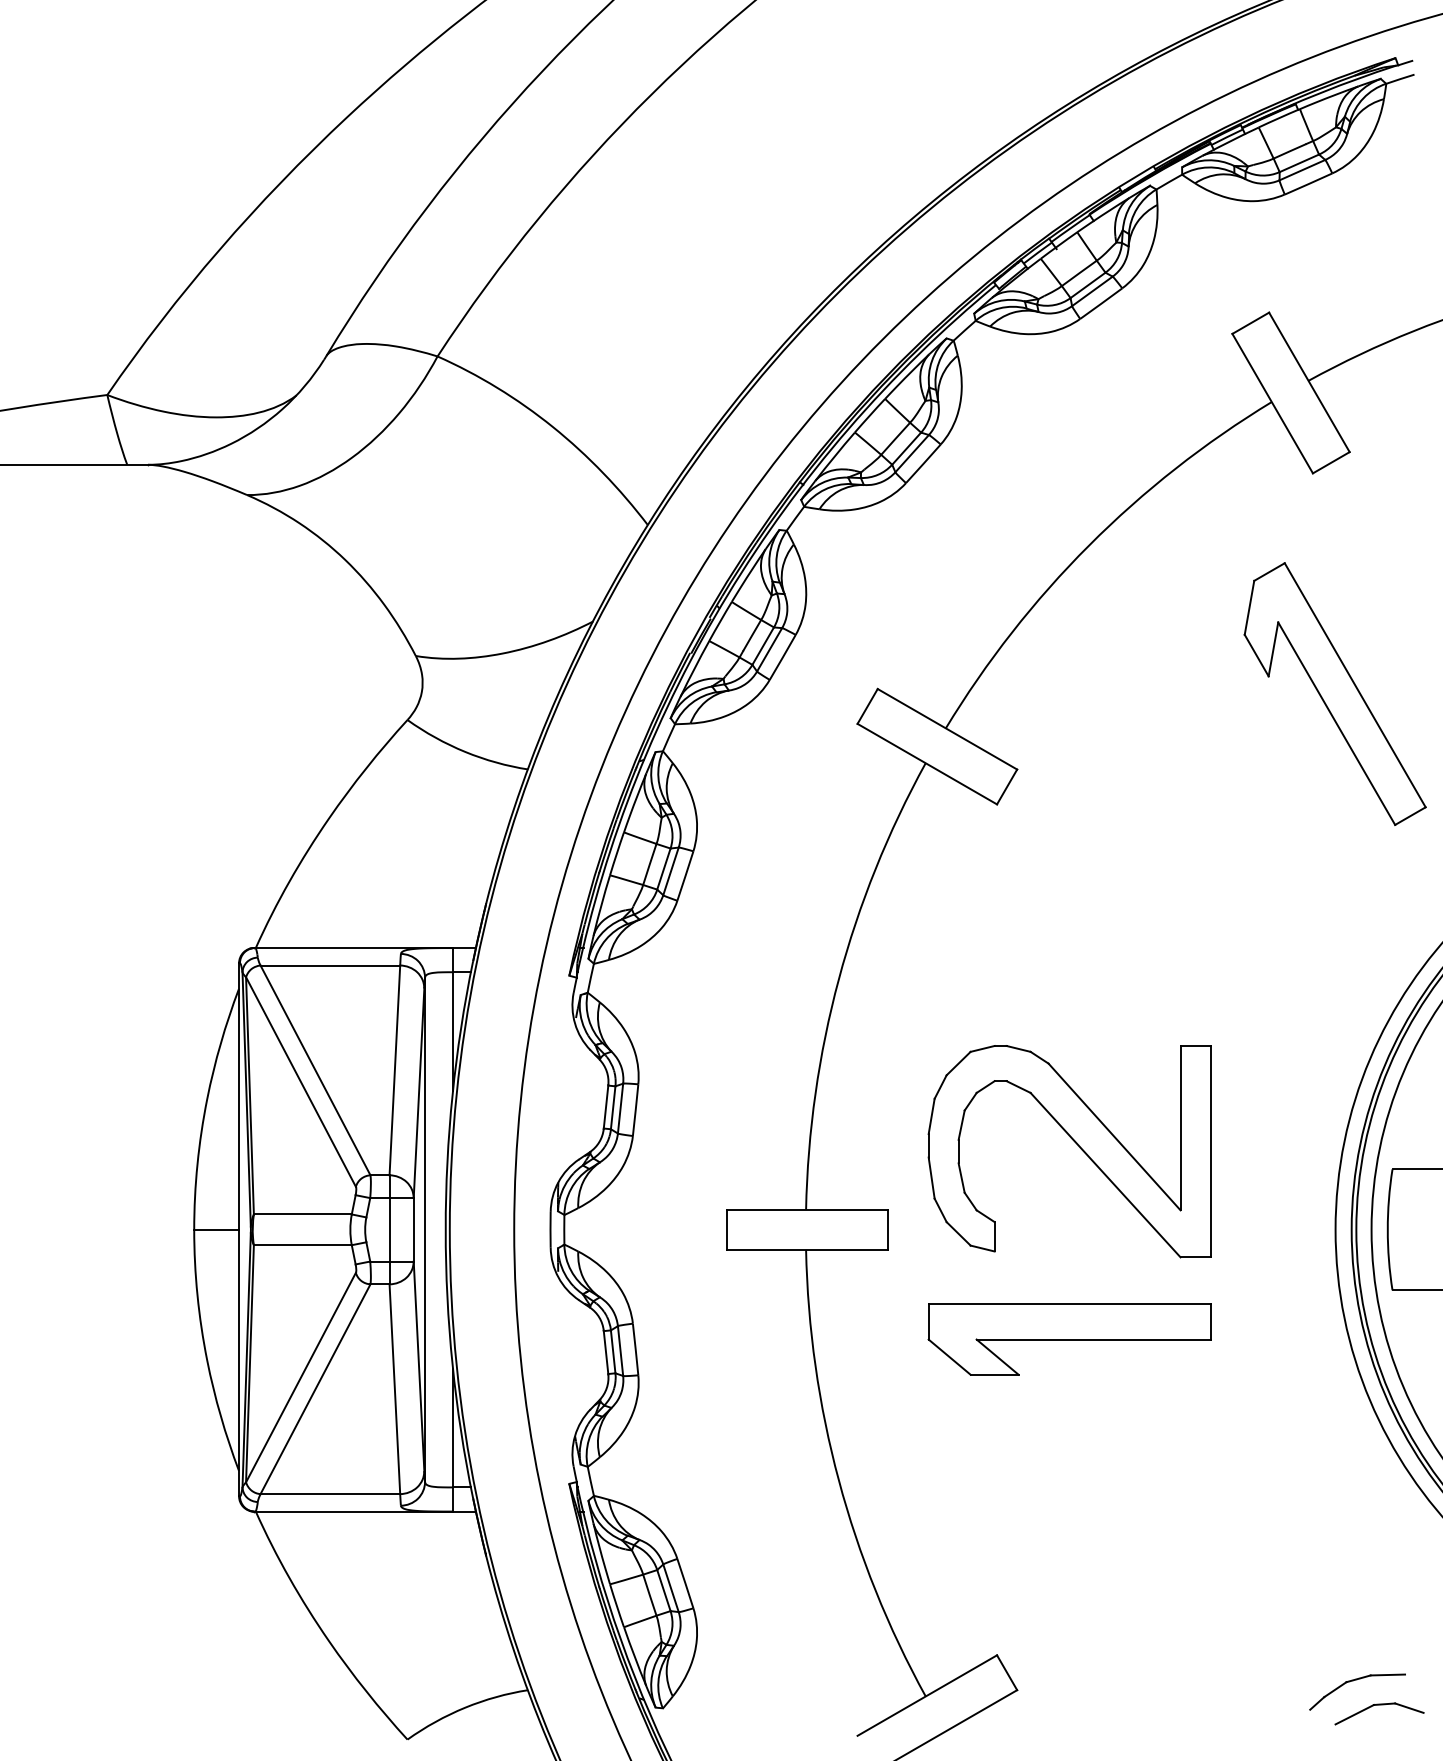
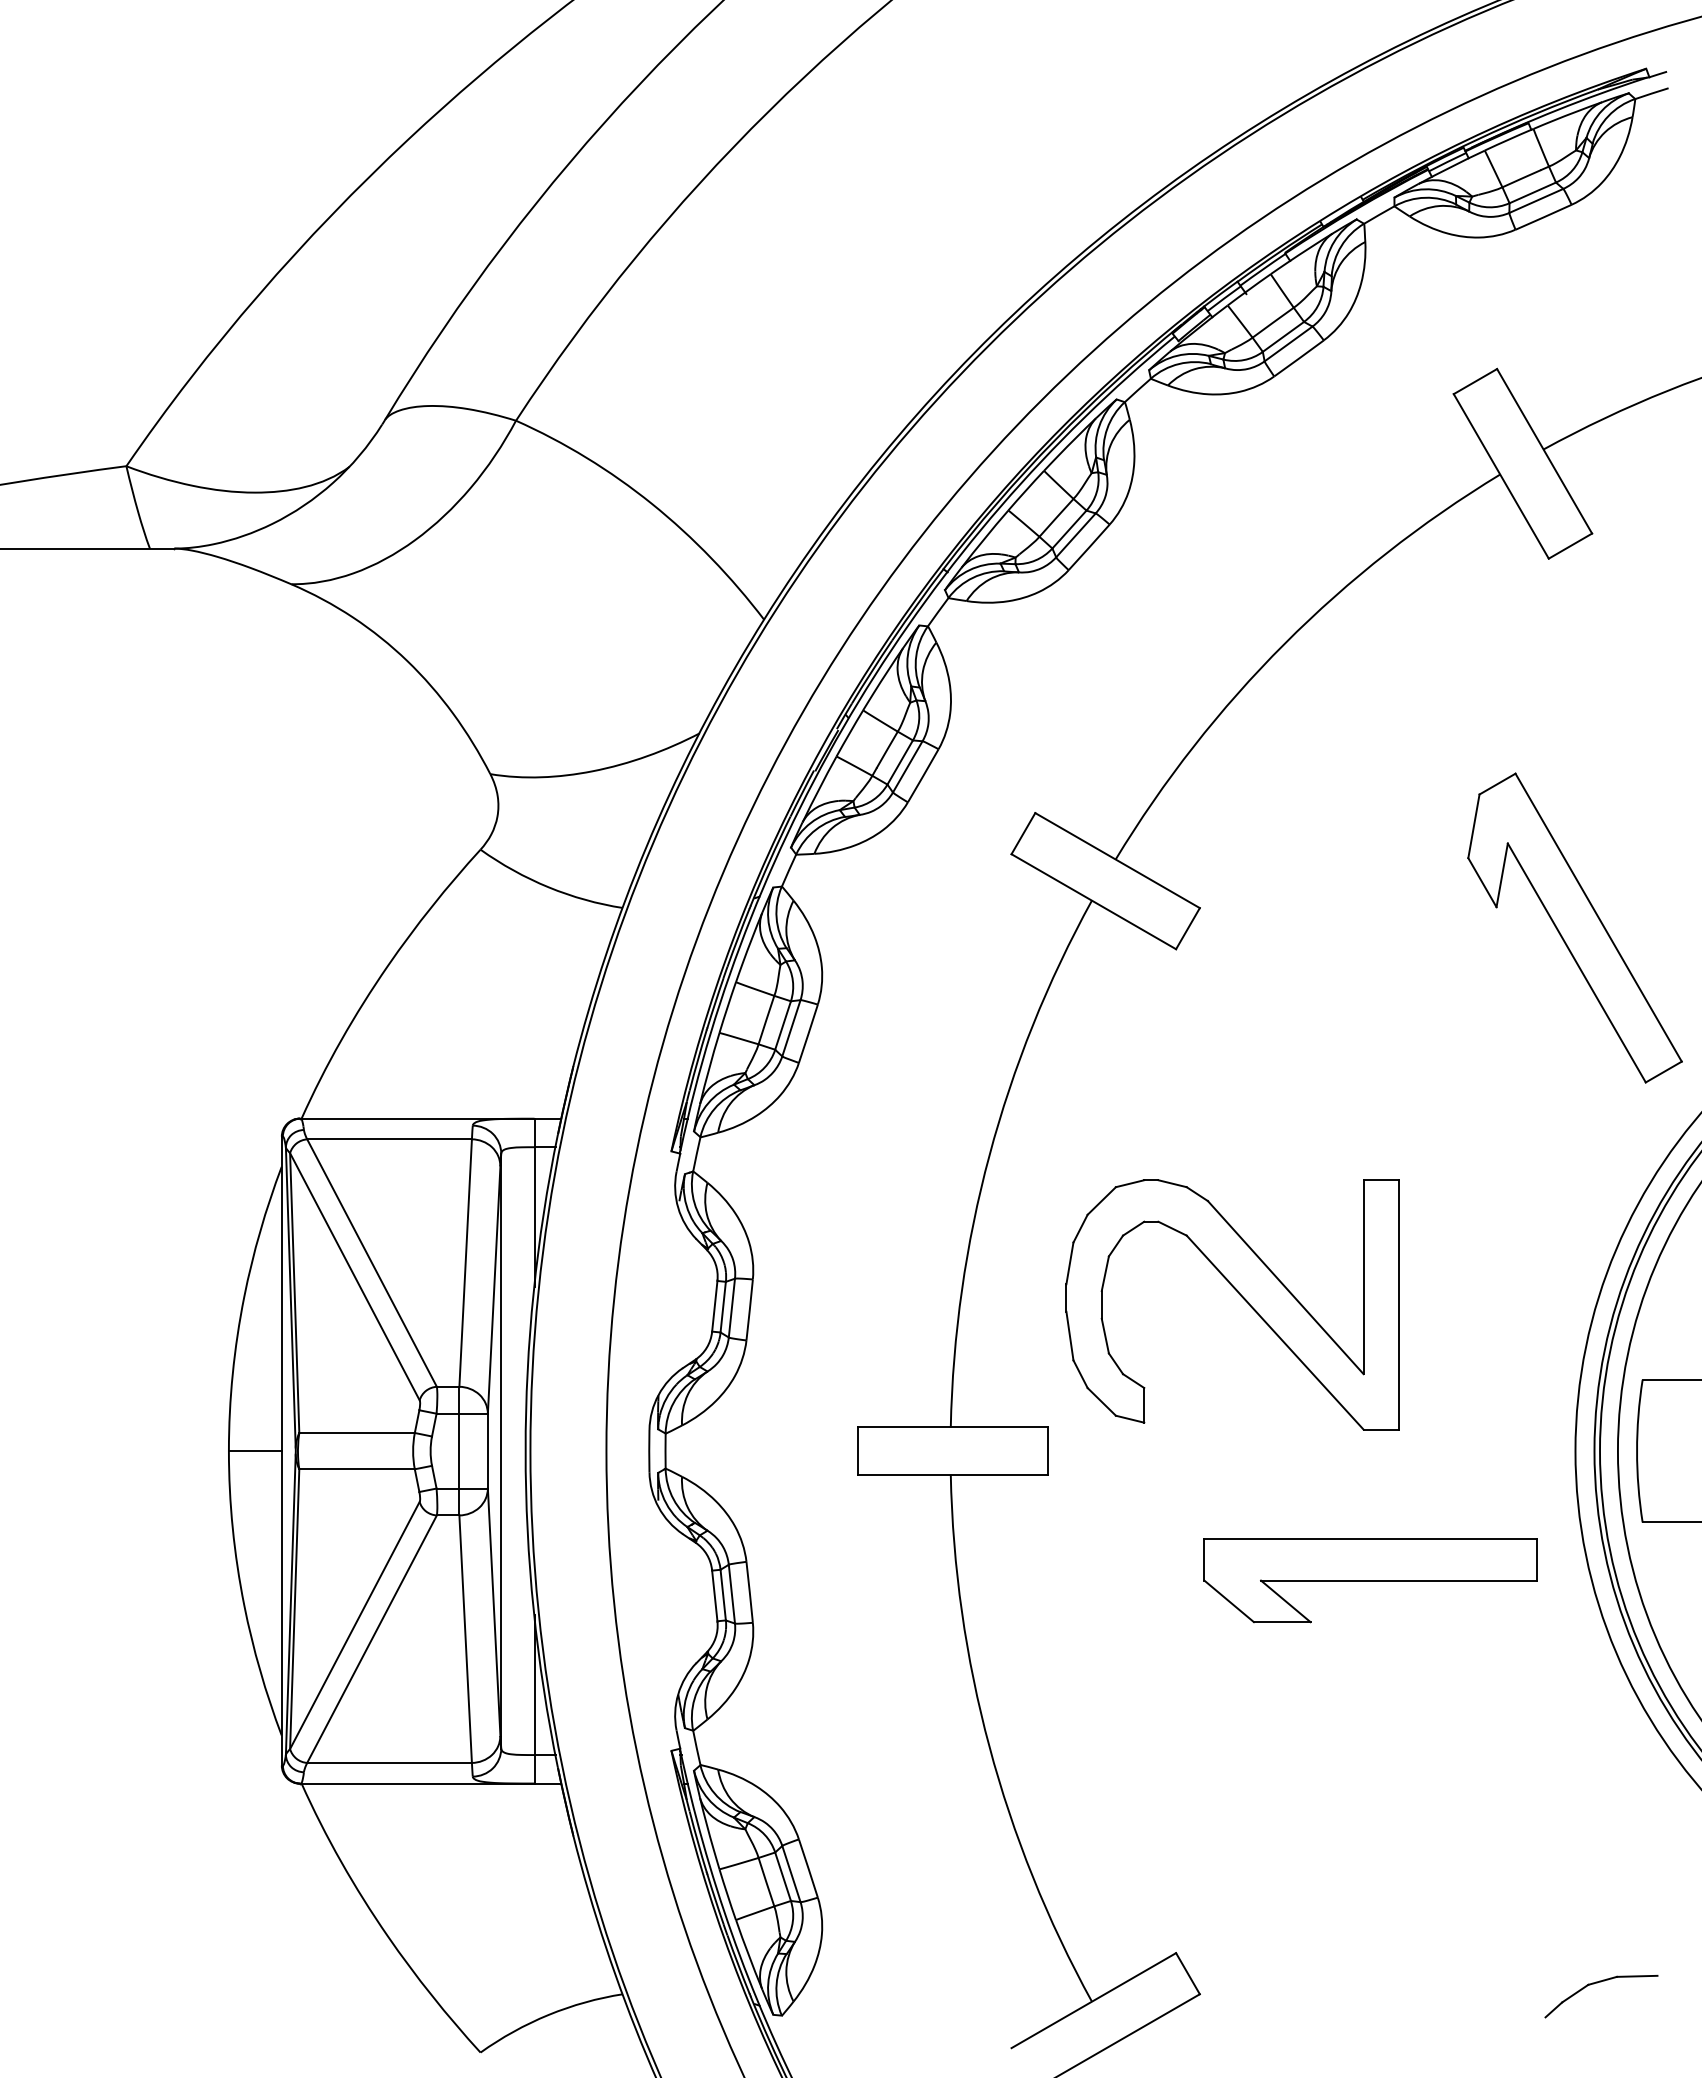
part: (1334, 693) -> (1574, 927), moved
part: (1076, 1144) -> (1240, 1296), moved
part: (1069, 1339) -> (1370, 1580), moved
part: (1379, 1705) -> (1627, 2012), removed

